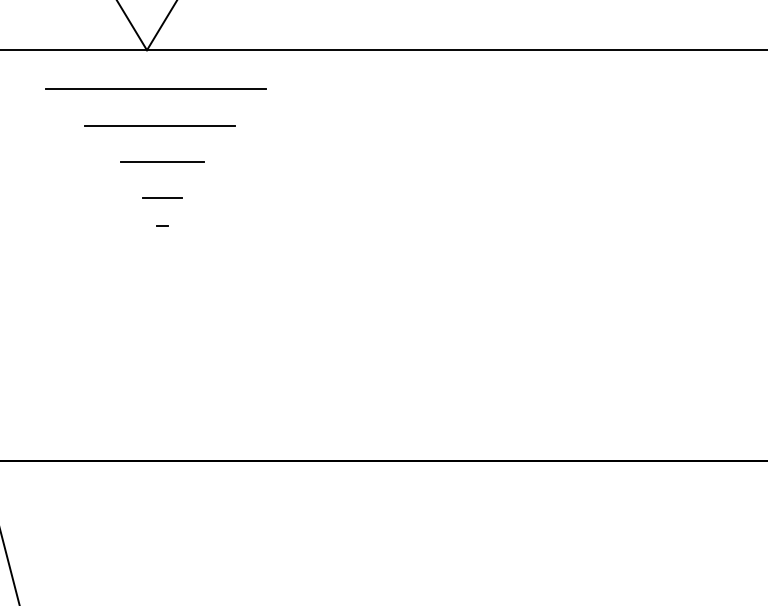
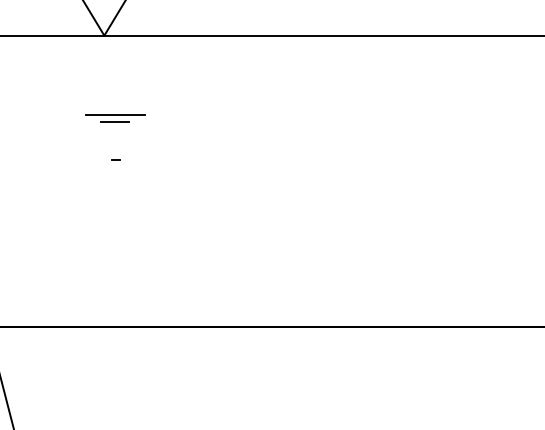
line: (155, 88) -> (110, 62), removed
line: (159, 126) -> (113, 89), removed
line: (161, 197) -> (114, 121), moved

